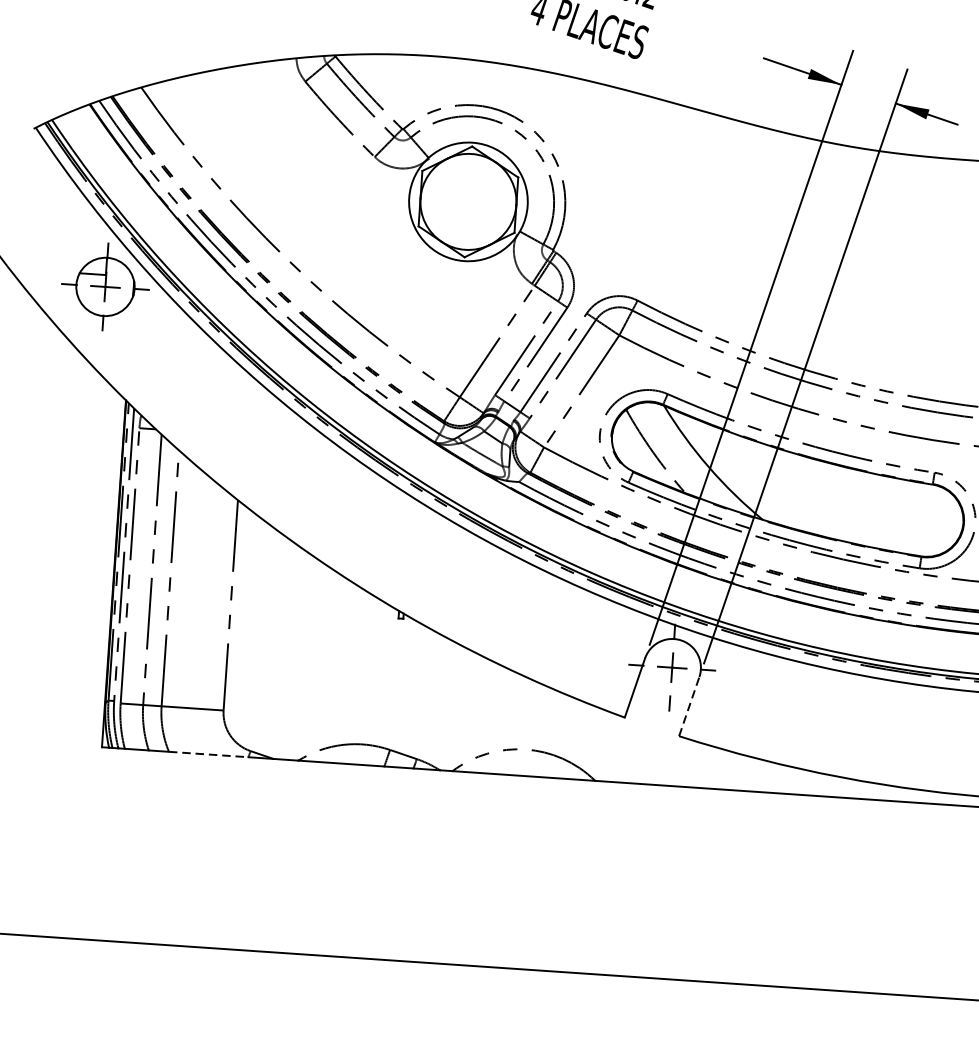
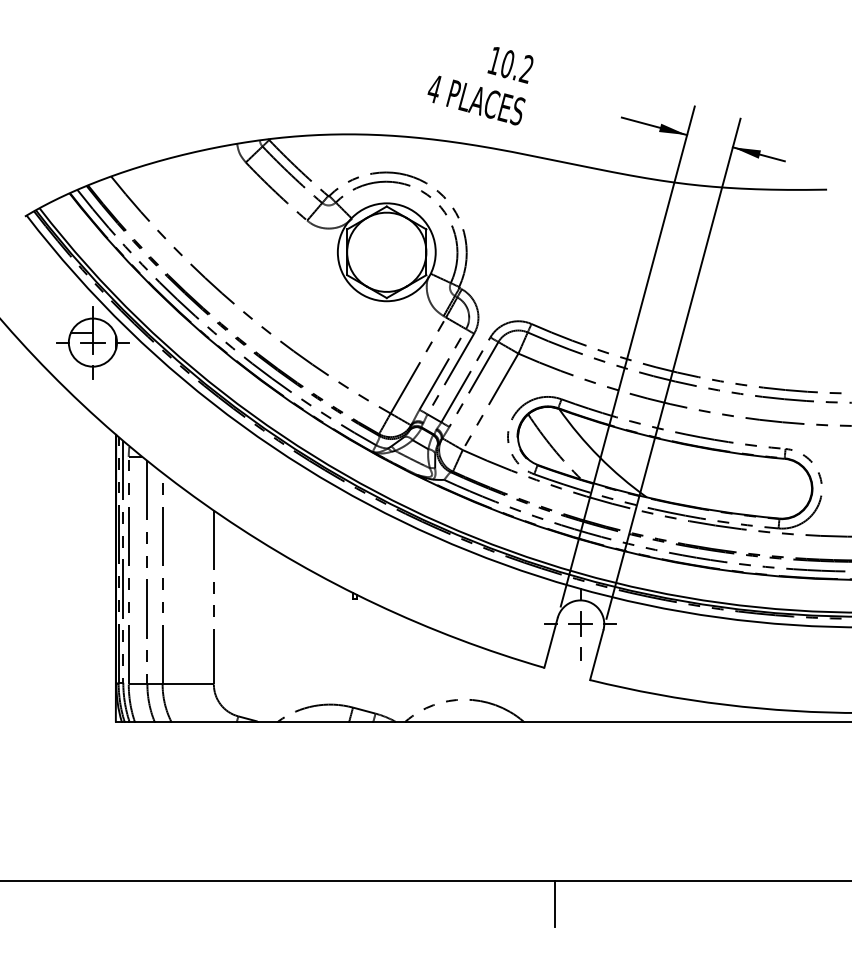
line: (688, 706) -> (596, 655), dashed -> solid
line: (209, 754) -> (204, 721), dashed -> solid
line: (617, 1003) -> (554, 903), added

